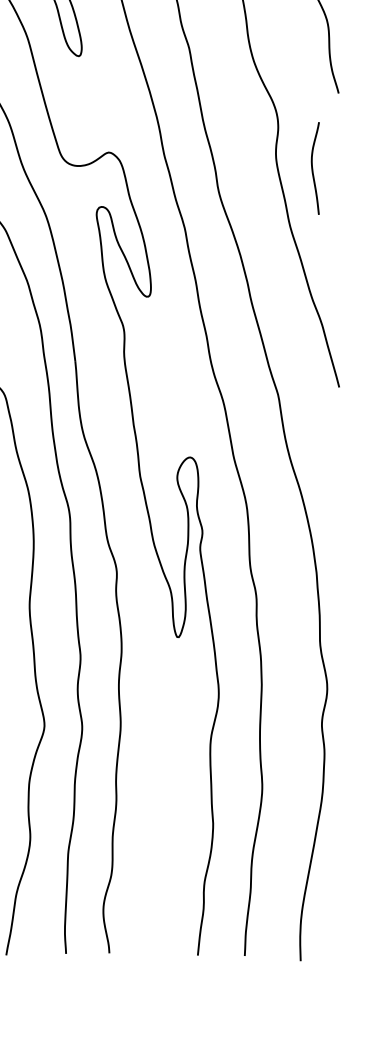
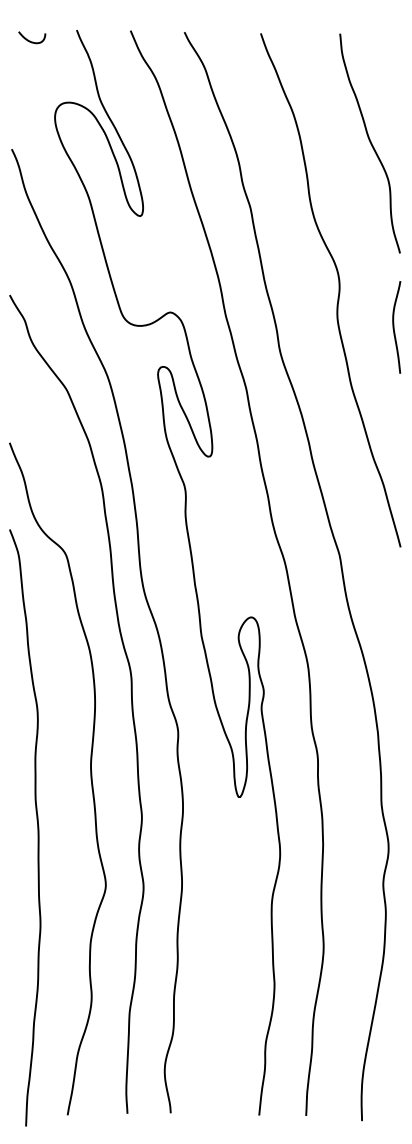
curve: (313, 168) -> (394, 327), moved

